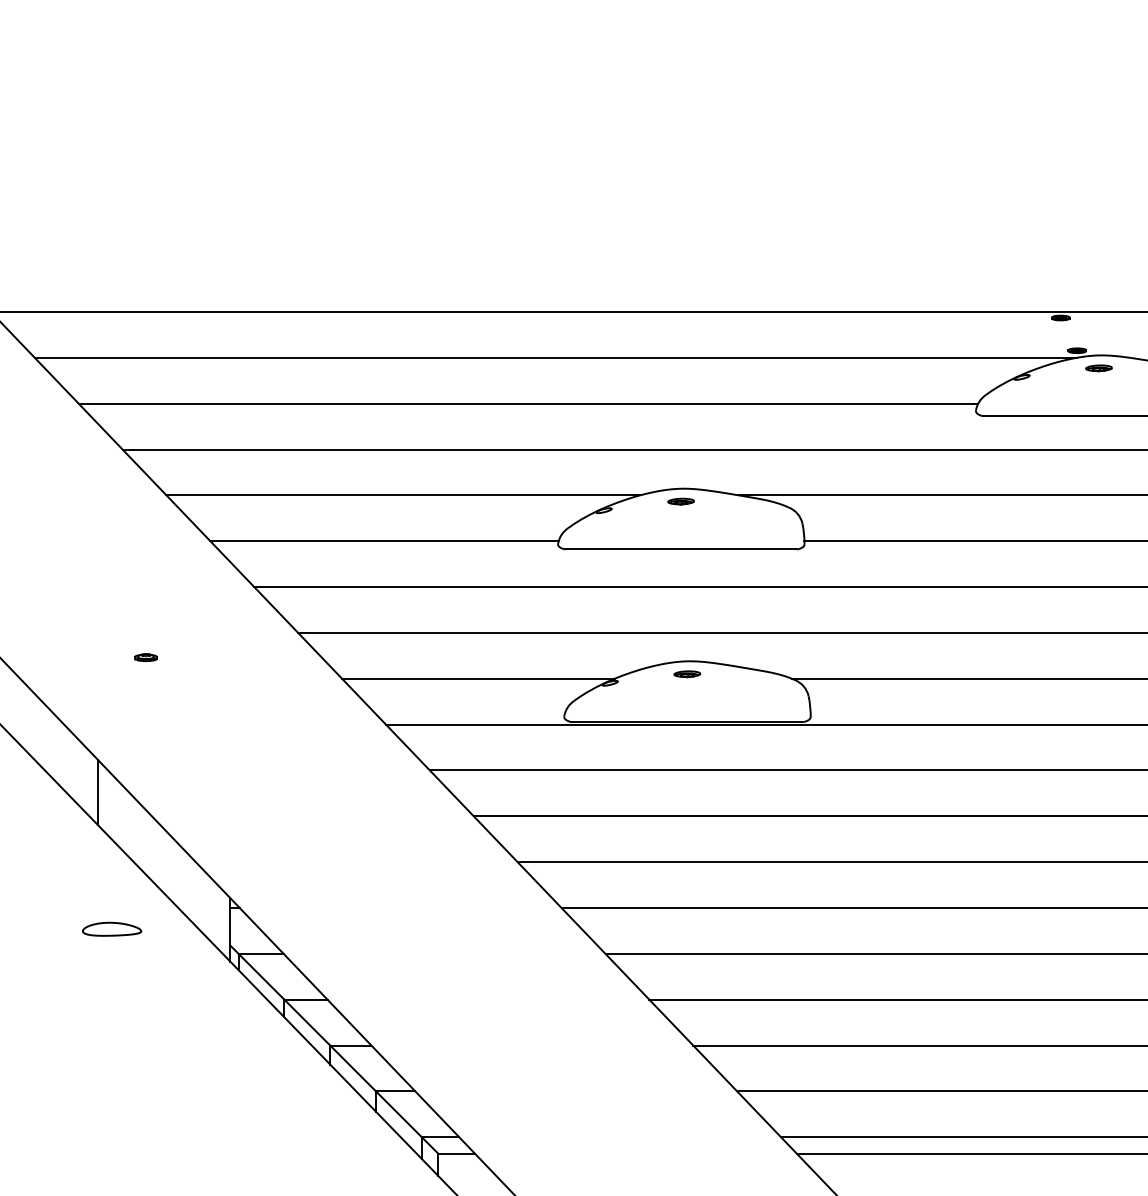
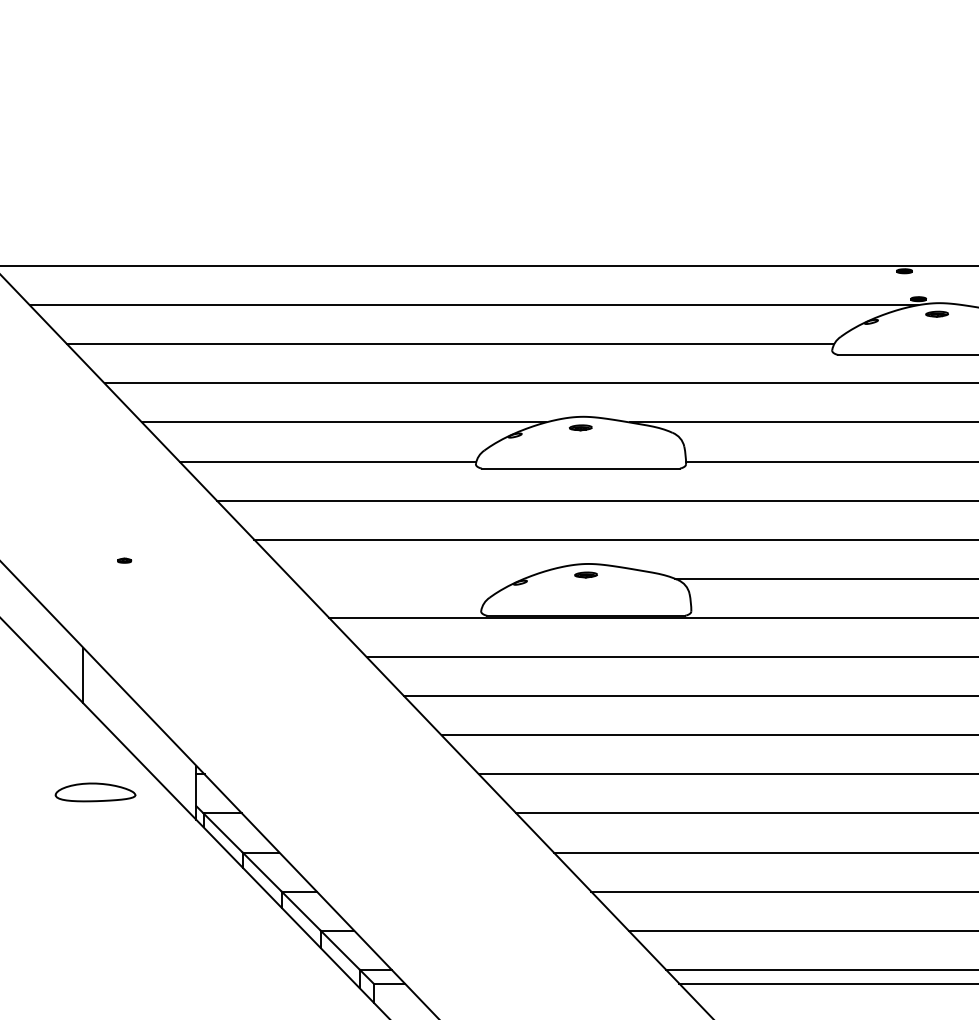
part: (145, 657) -> (124, 560), size x0.7
line: (477, 678) -> (407, 578), removed
part: (111, 929) -> (95, 792), size x1.6

